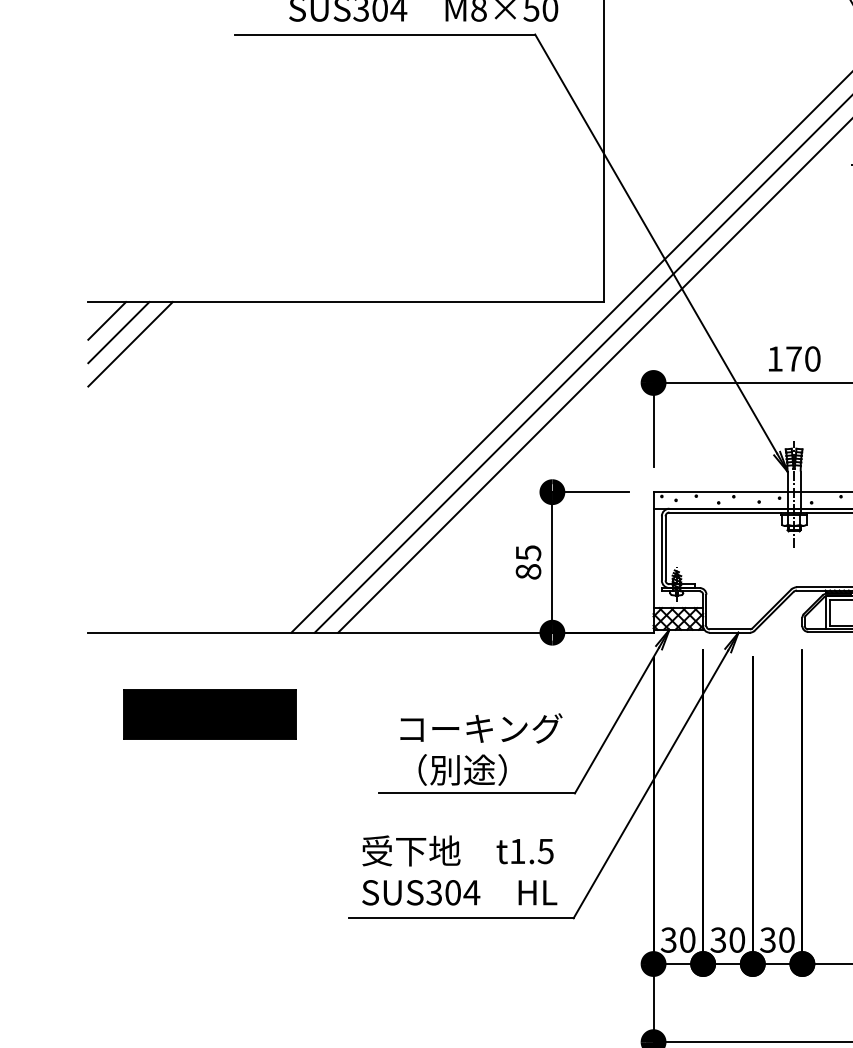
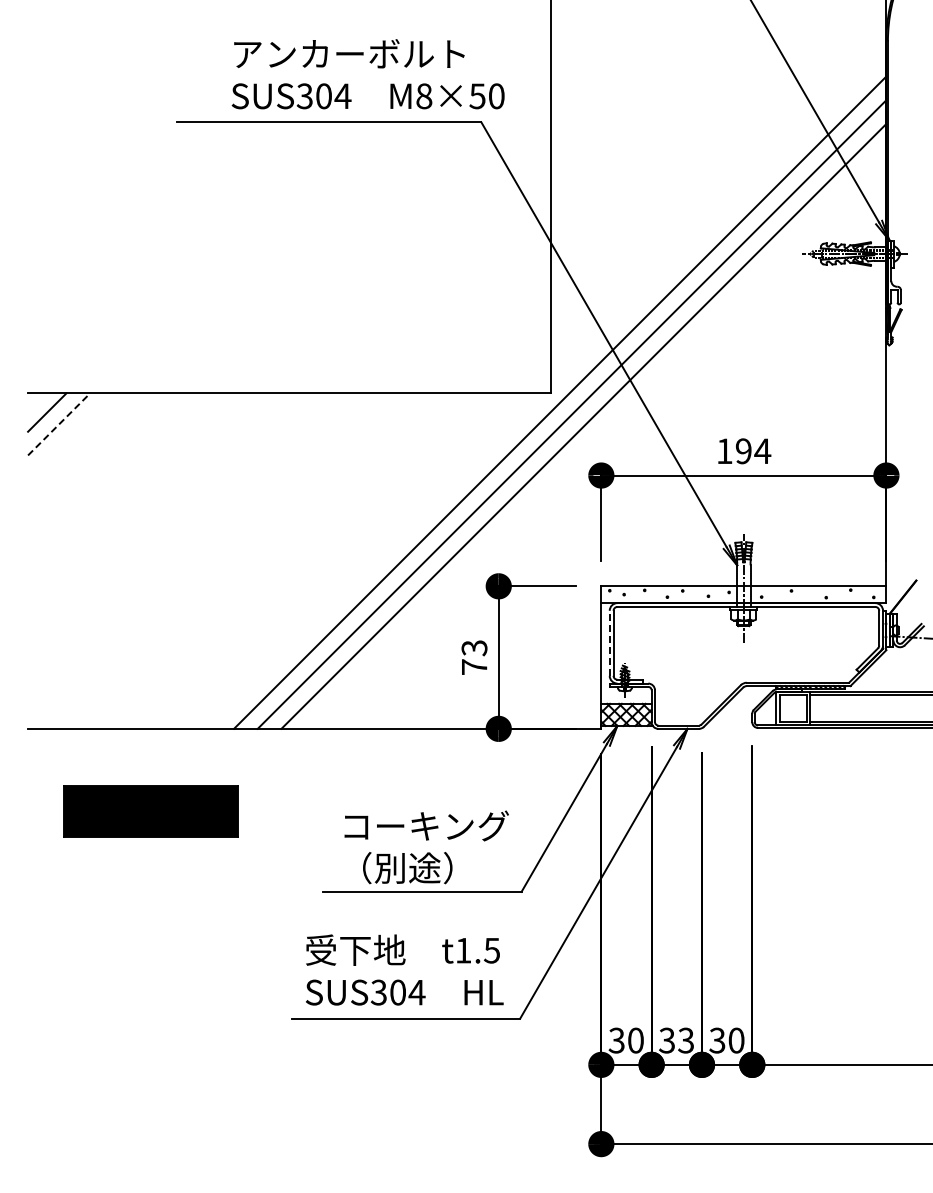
line: (119, 332) -> (59, 424), solid -> dashed
line: (130, 344) -> (70, 436), removed
text: (803, 359) -> (753, 451), 170 -> 194
line: (661, 548) -> (609, 643), solid -> dashed
text: (528, 562) -> (474, 657), 85 -> 73
text: (737, 939) -> (686, 1040), 30 -> 33

